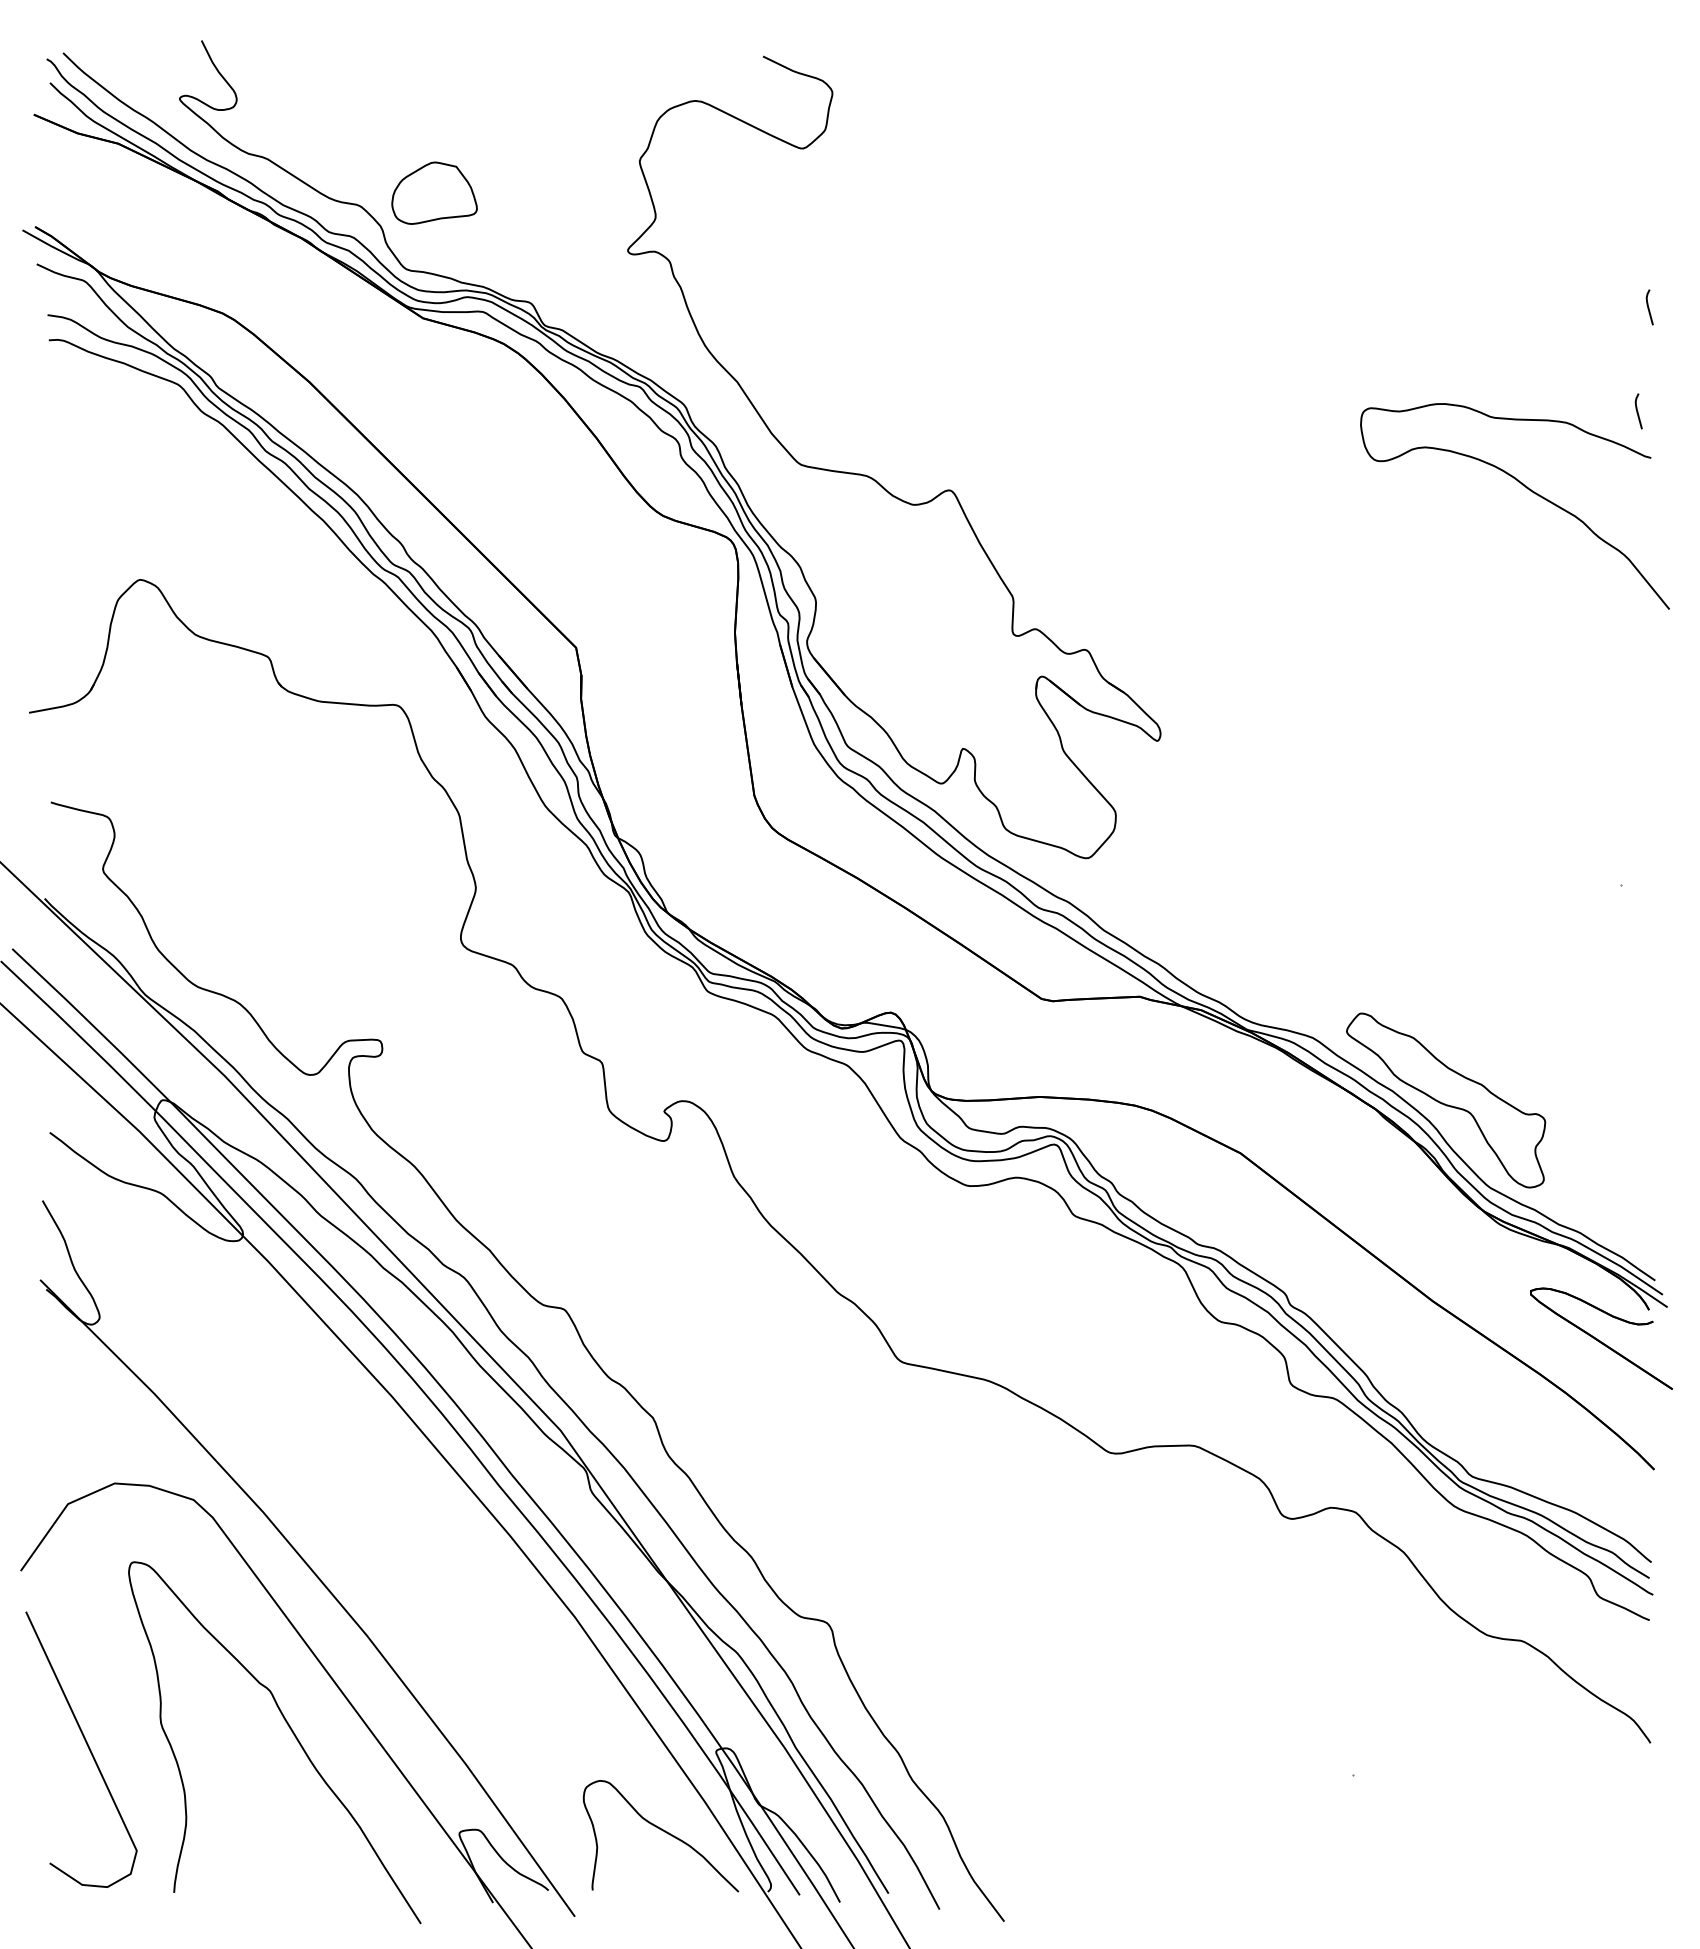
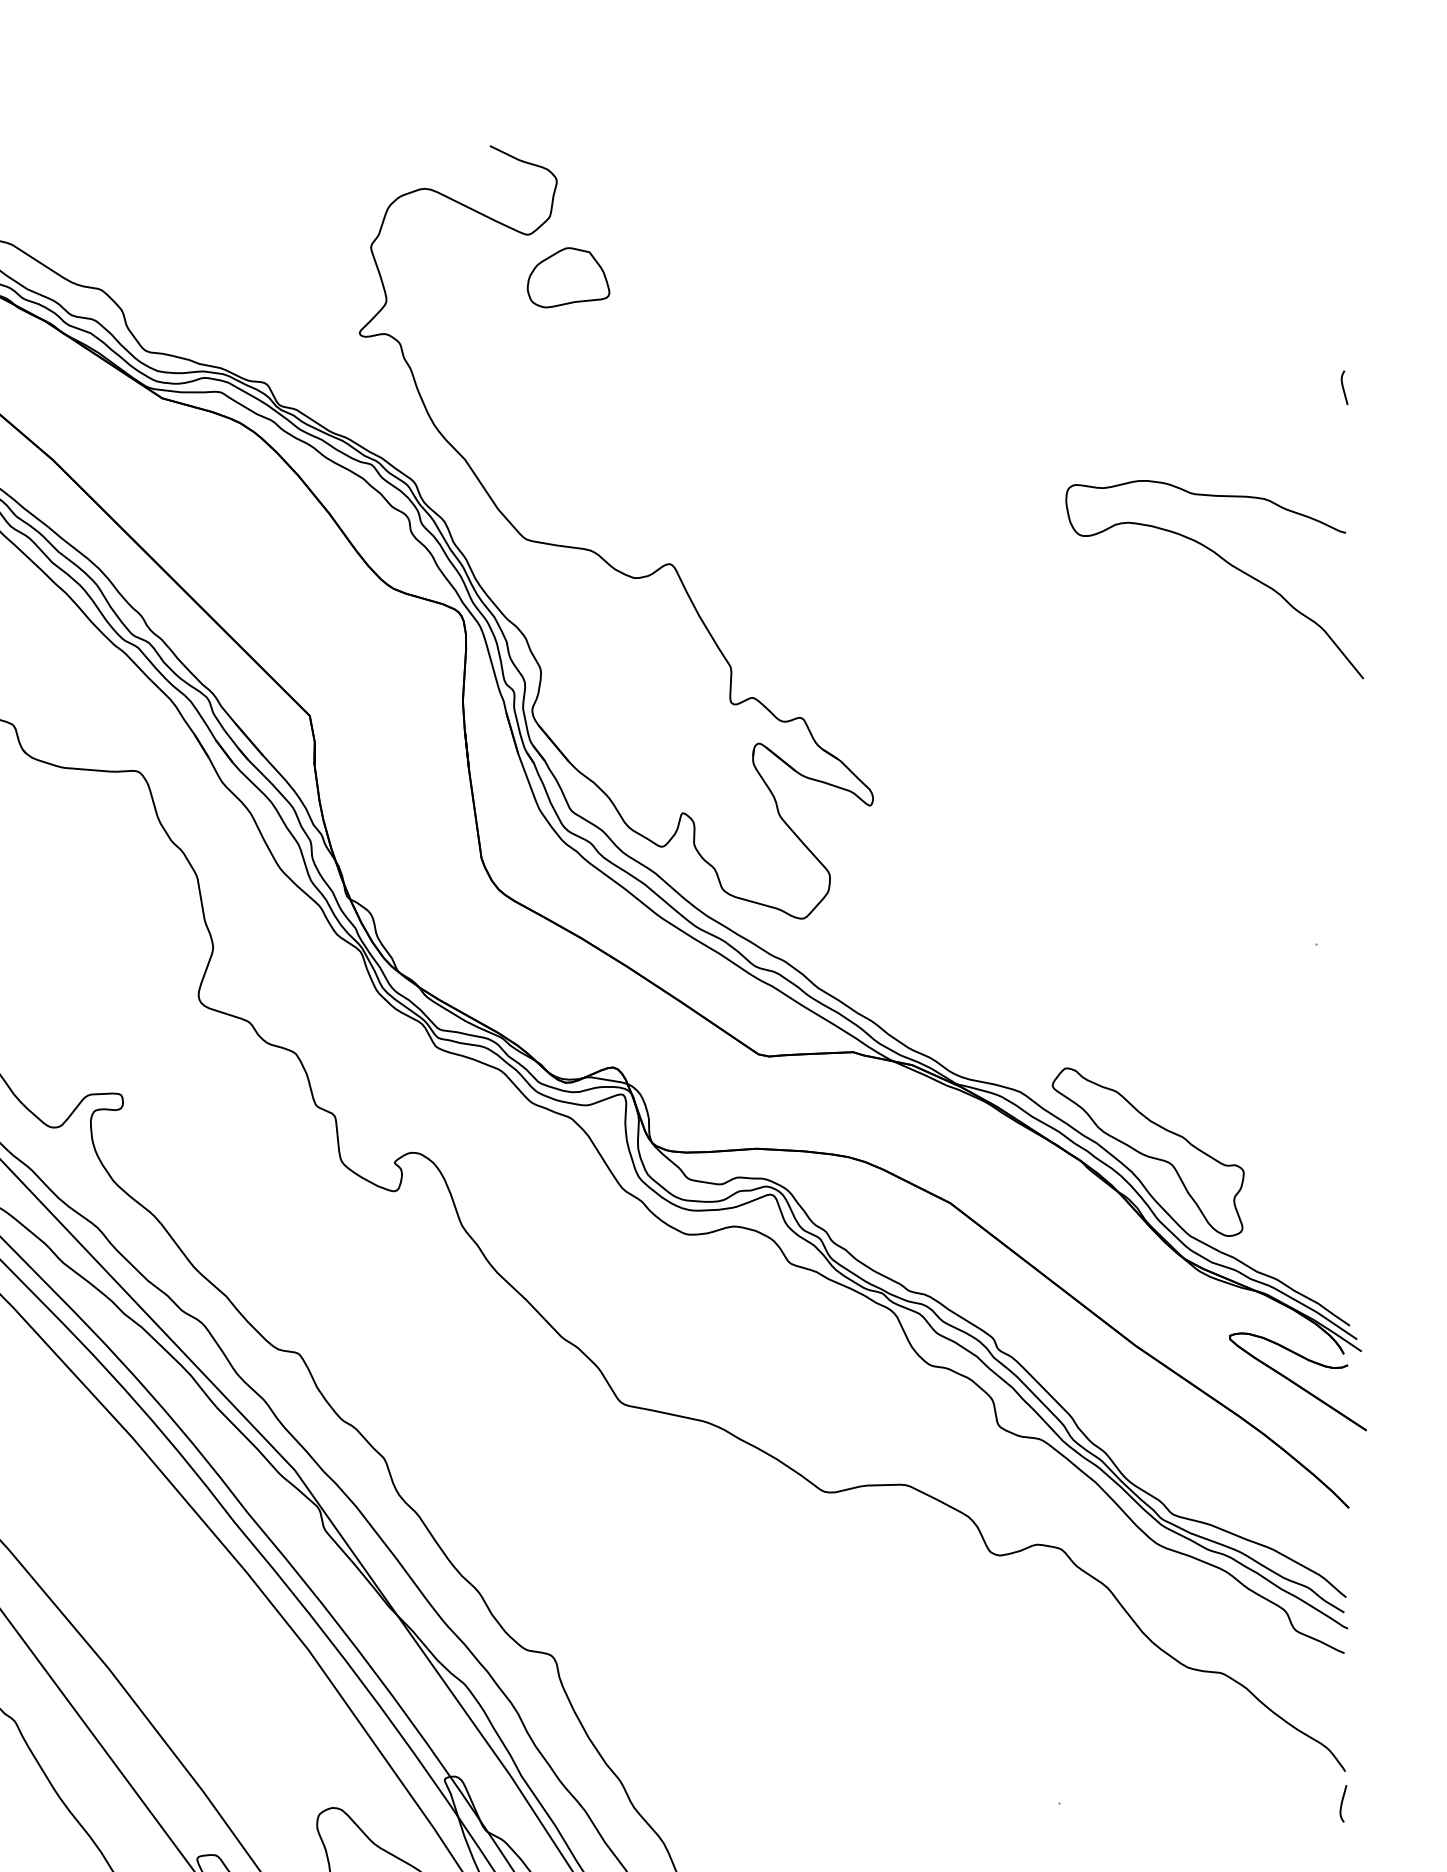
part: (434, 192) -> (568, 277), moved
curve: (1638, 411) -> (1333, 488), removed
curve: (1647, 1776) -> (1342, 1803), added

